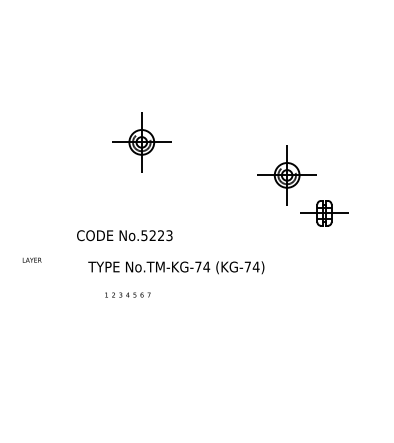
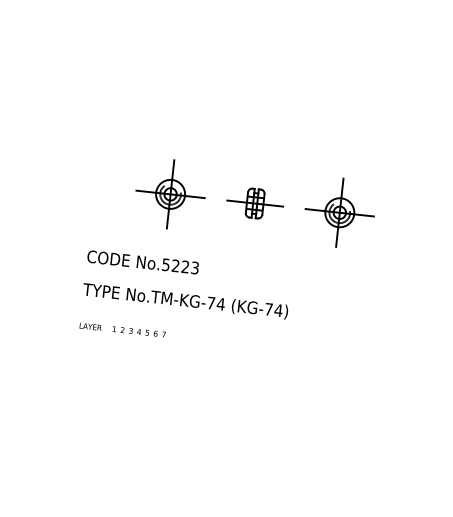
part: (141, 142) -> (170, 194), moved
part: (324, 213) -> (255, 203), moved
text: (31, 259) -> (89, 325), moved
text: (176, 267) -> (185, 300), moved

